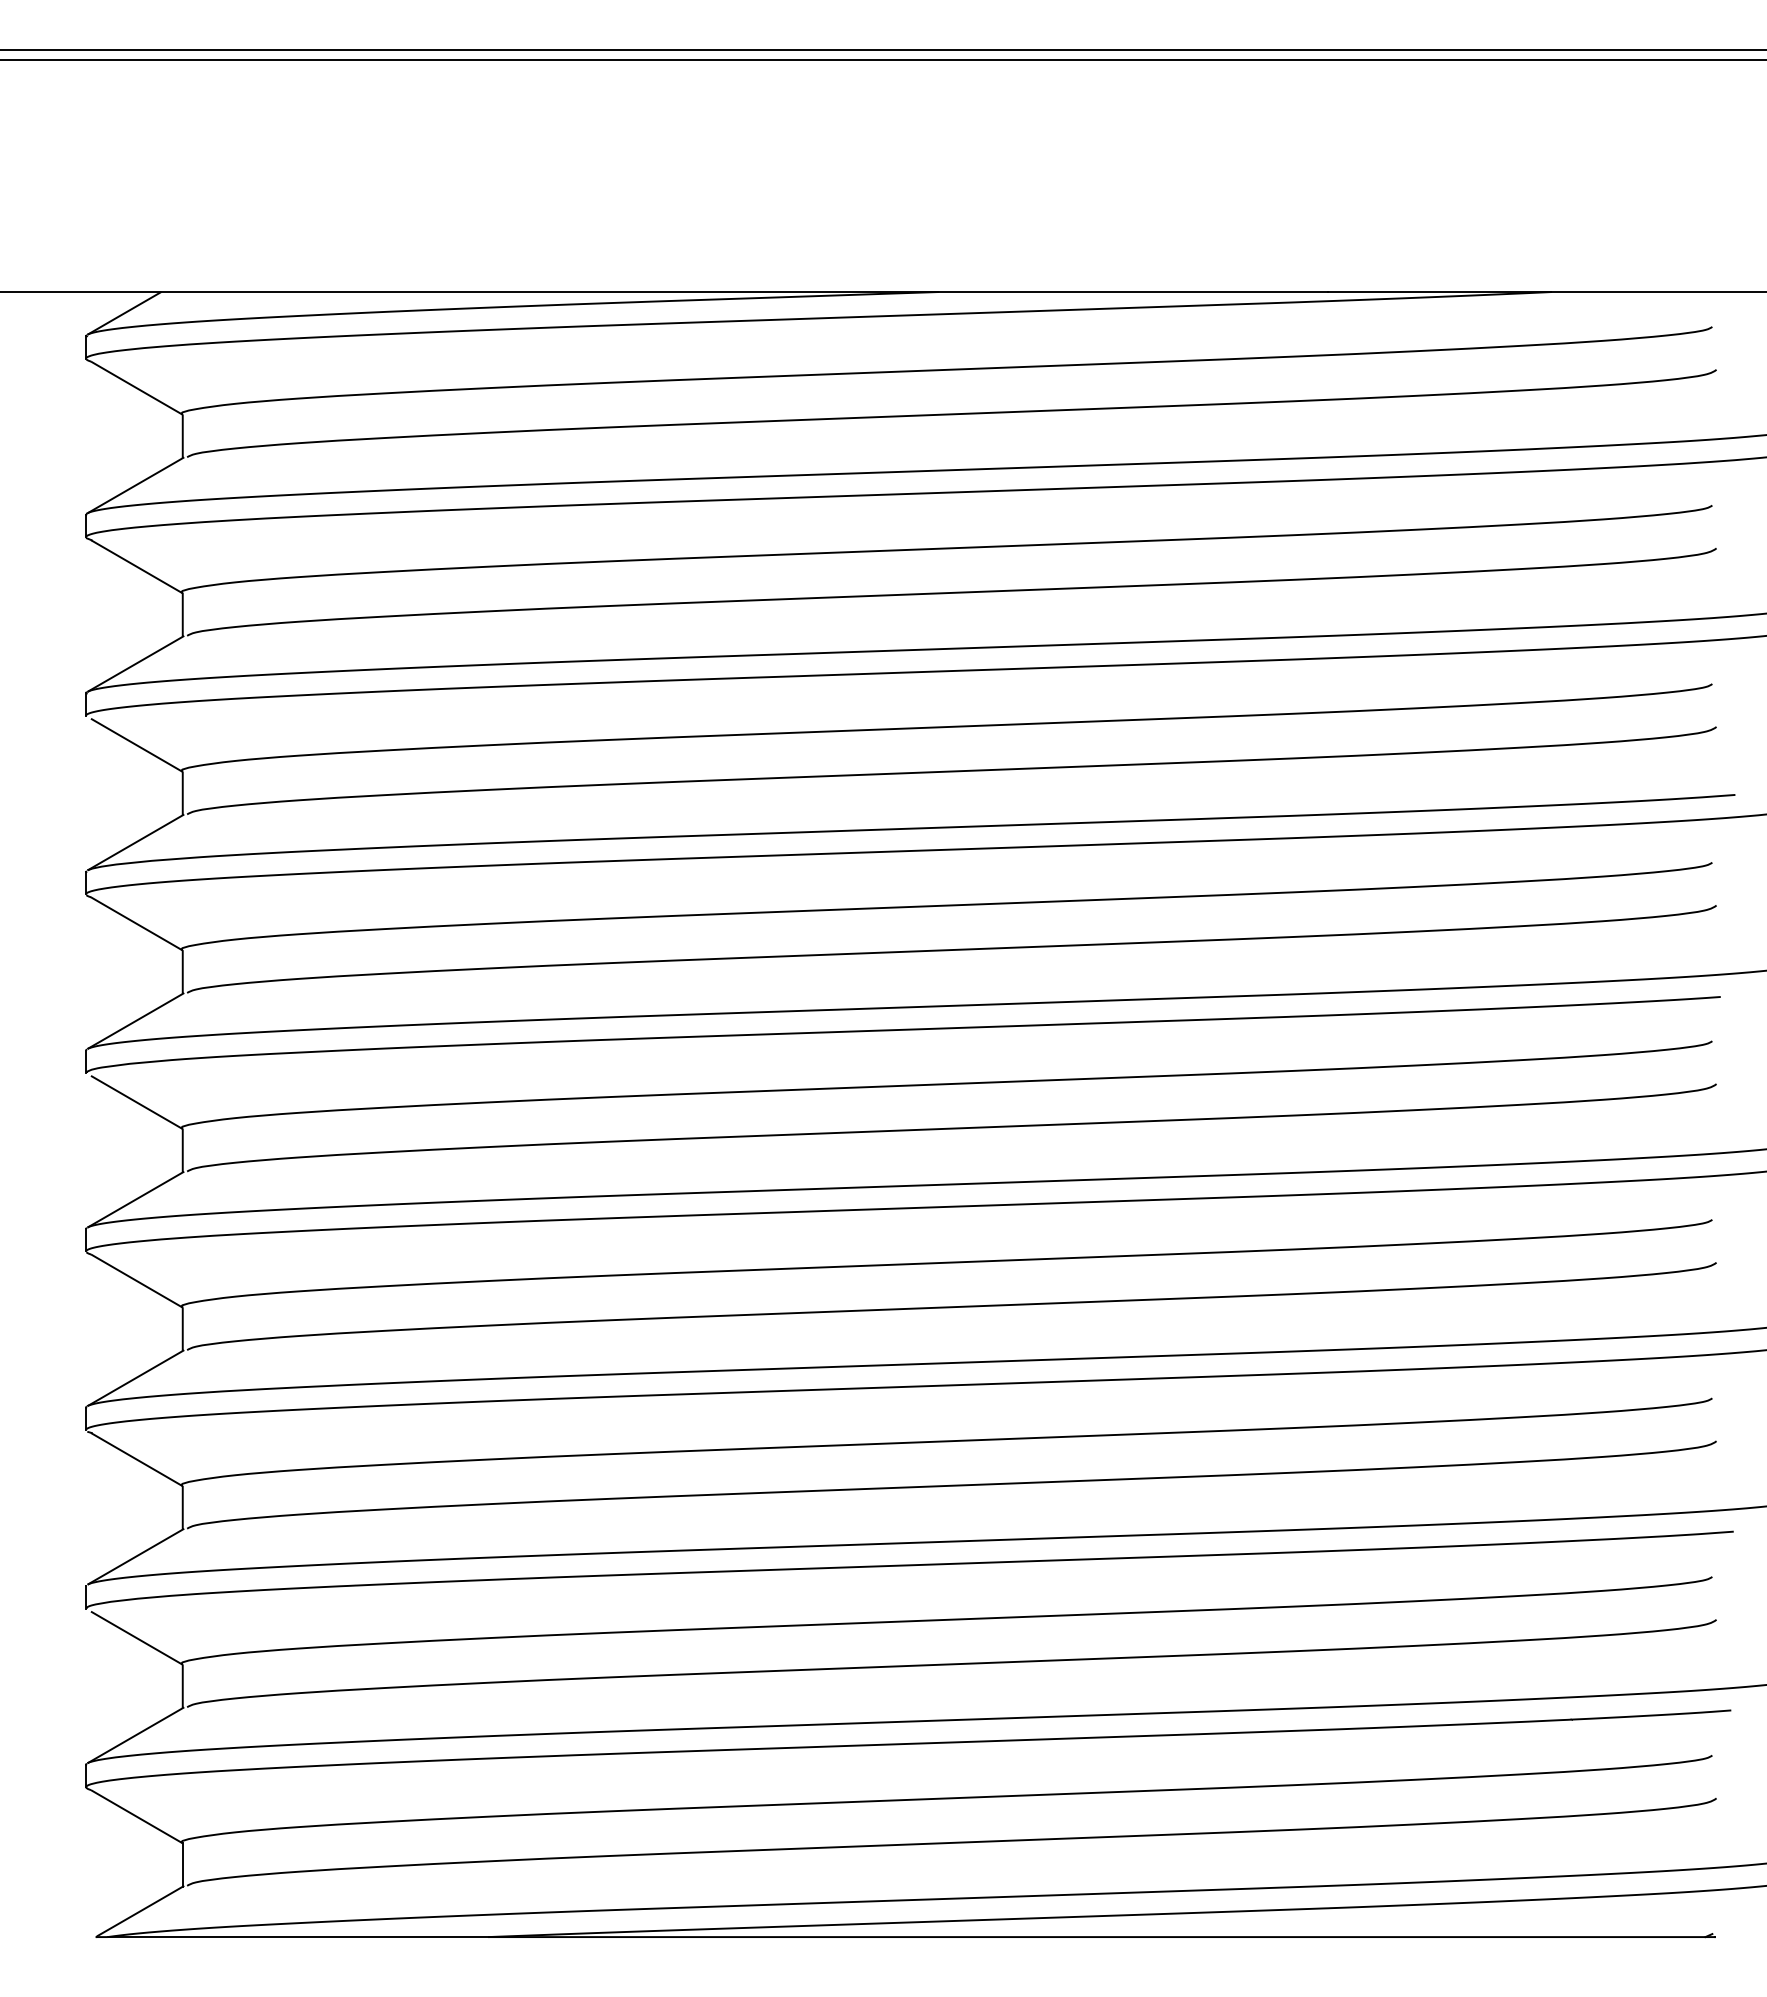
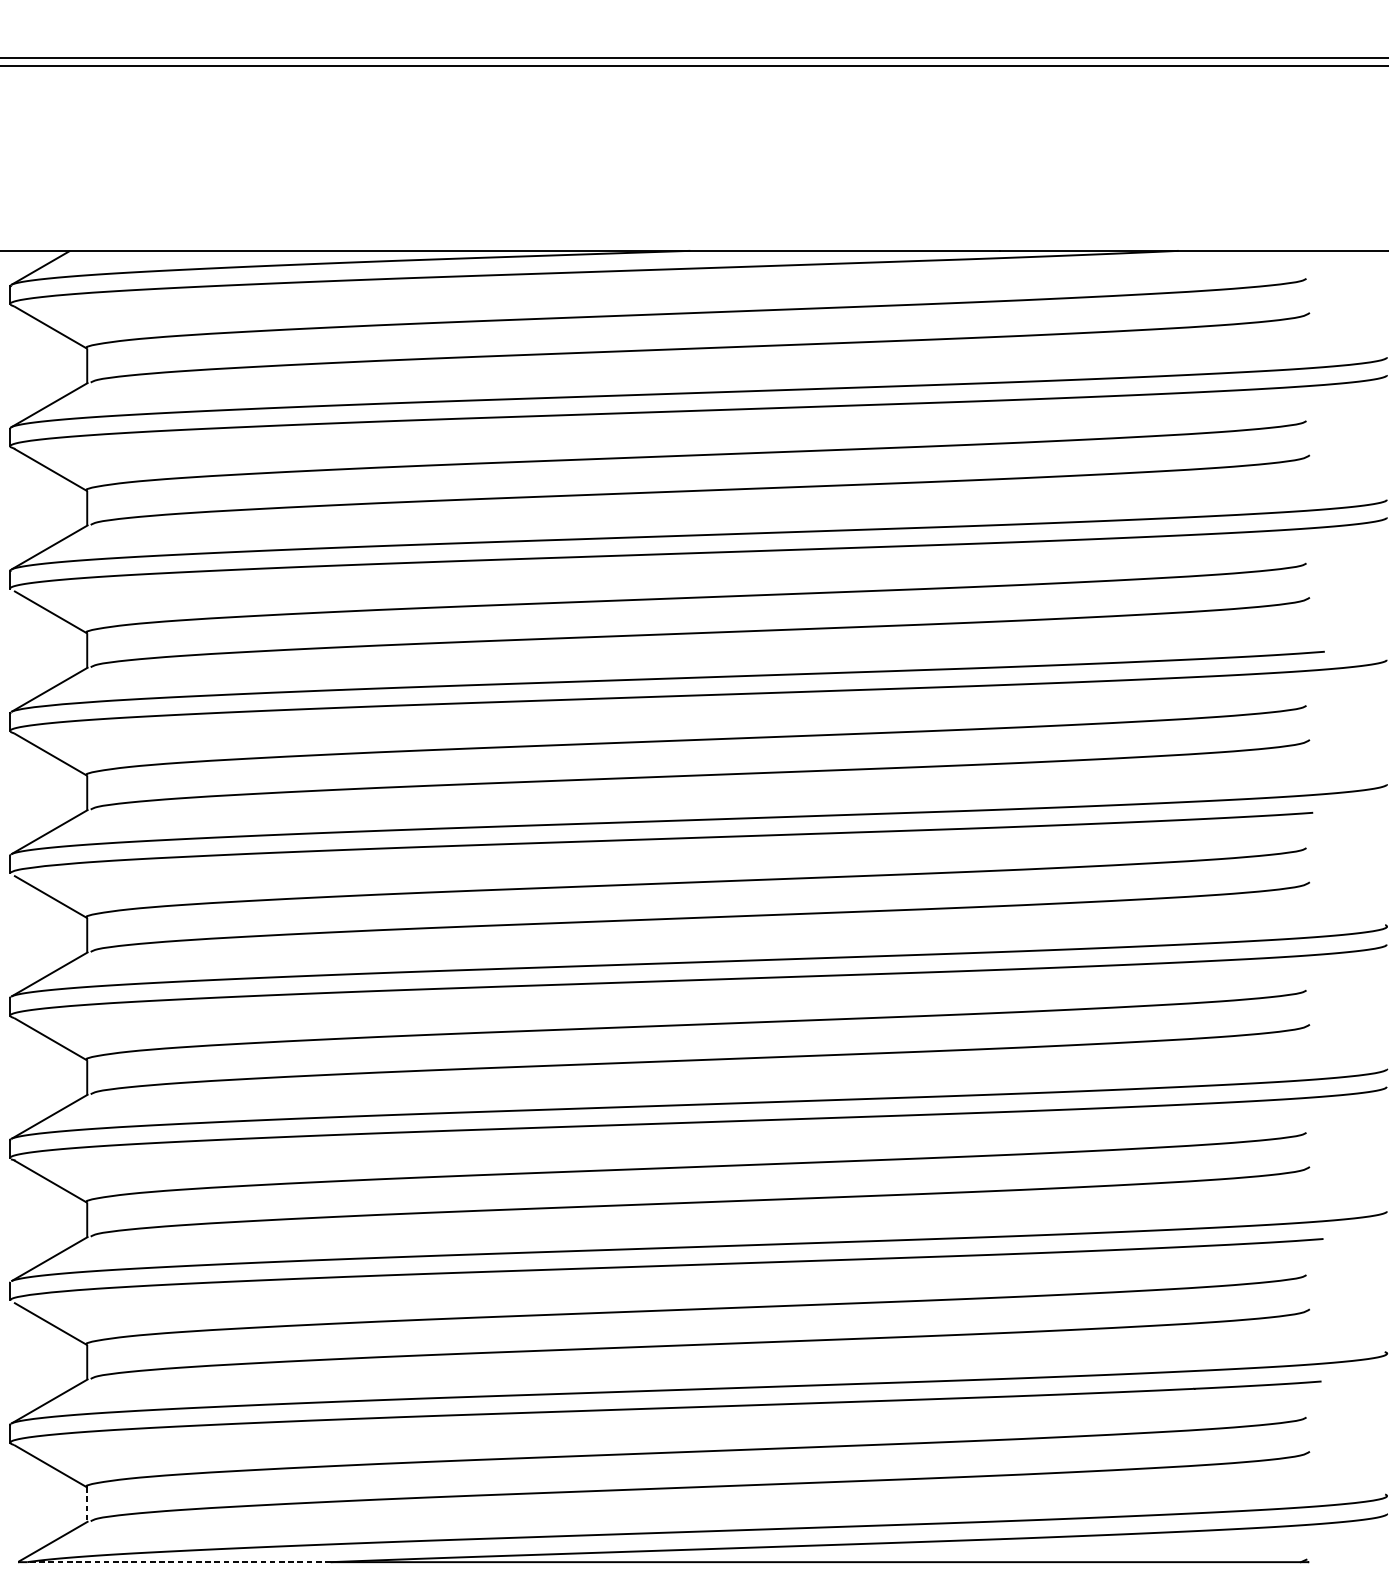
line: (182, 1864) -> (87, 1504), solid -> dashed
line: (297, 1937) -> (178, 1562), solid -> dashed

